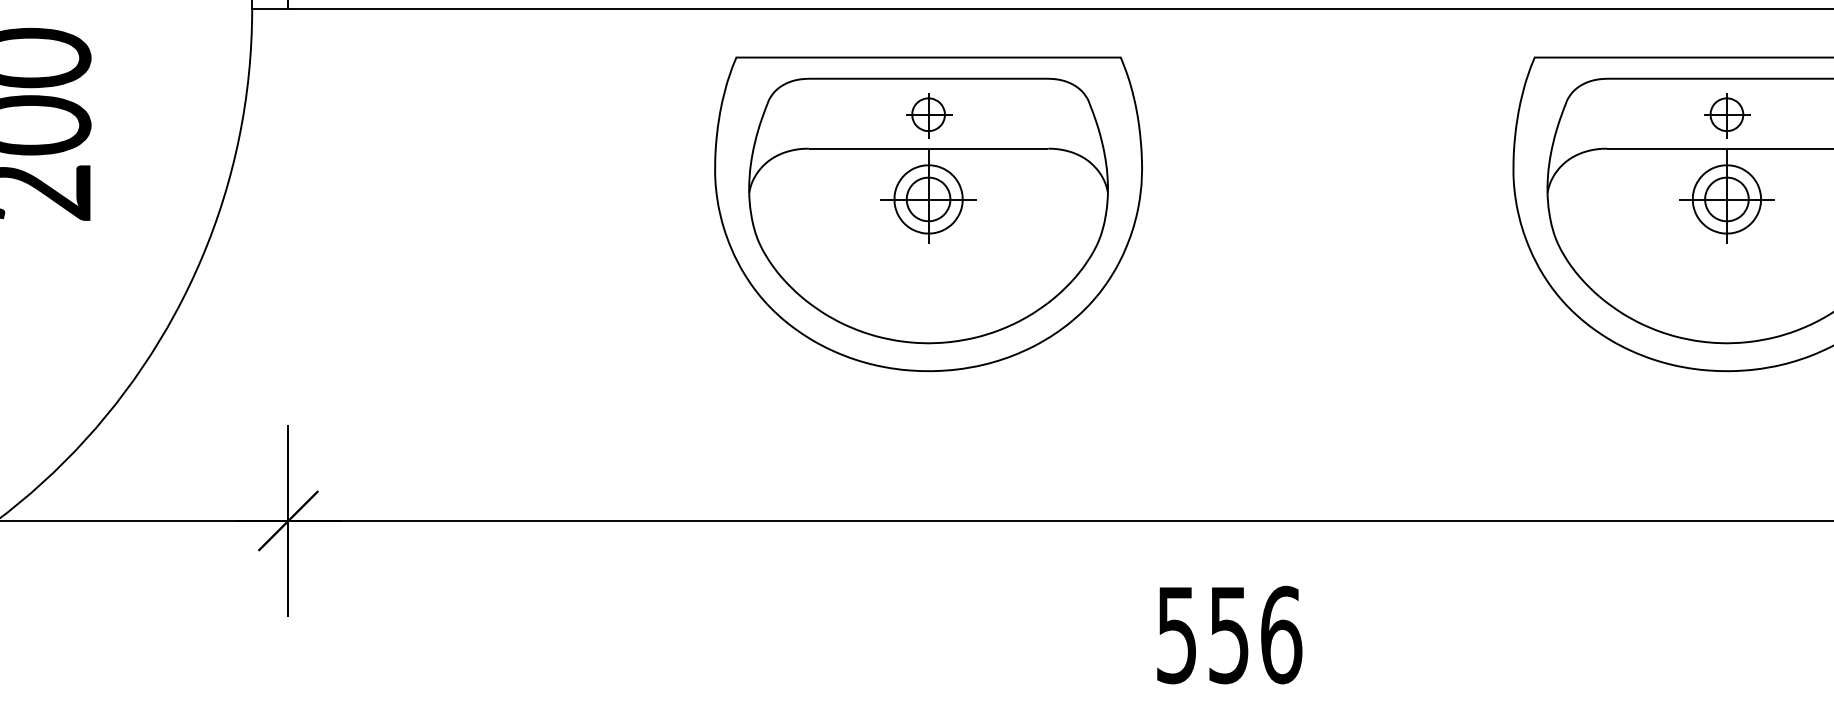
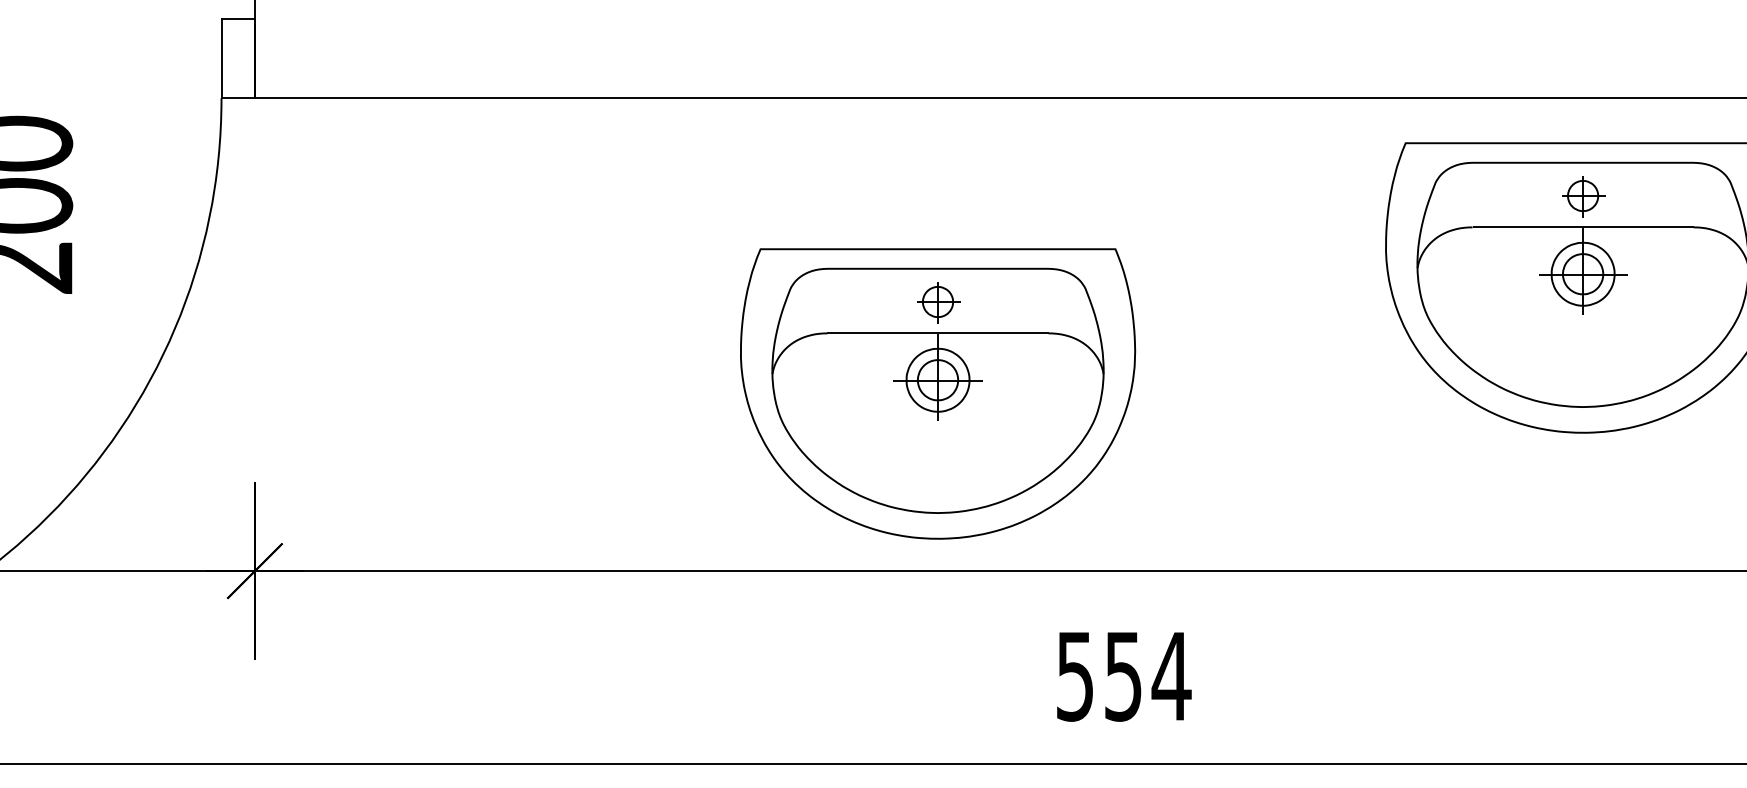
part: (929, 213) -> (938, 393), moved
text: (1281, 635) -> (1171, 676), 556 -> 554

